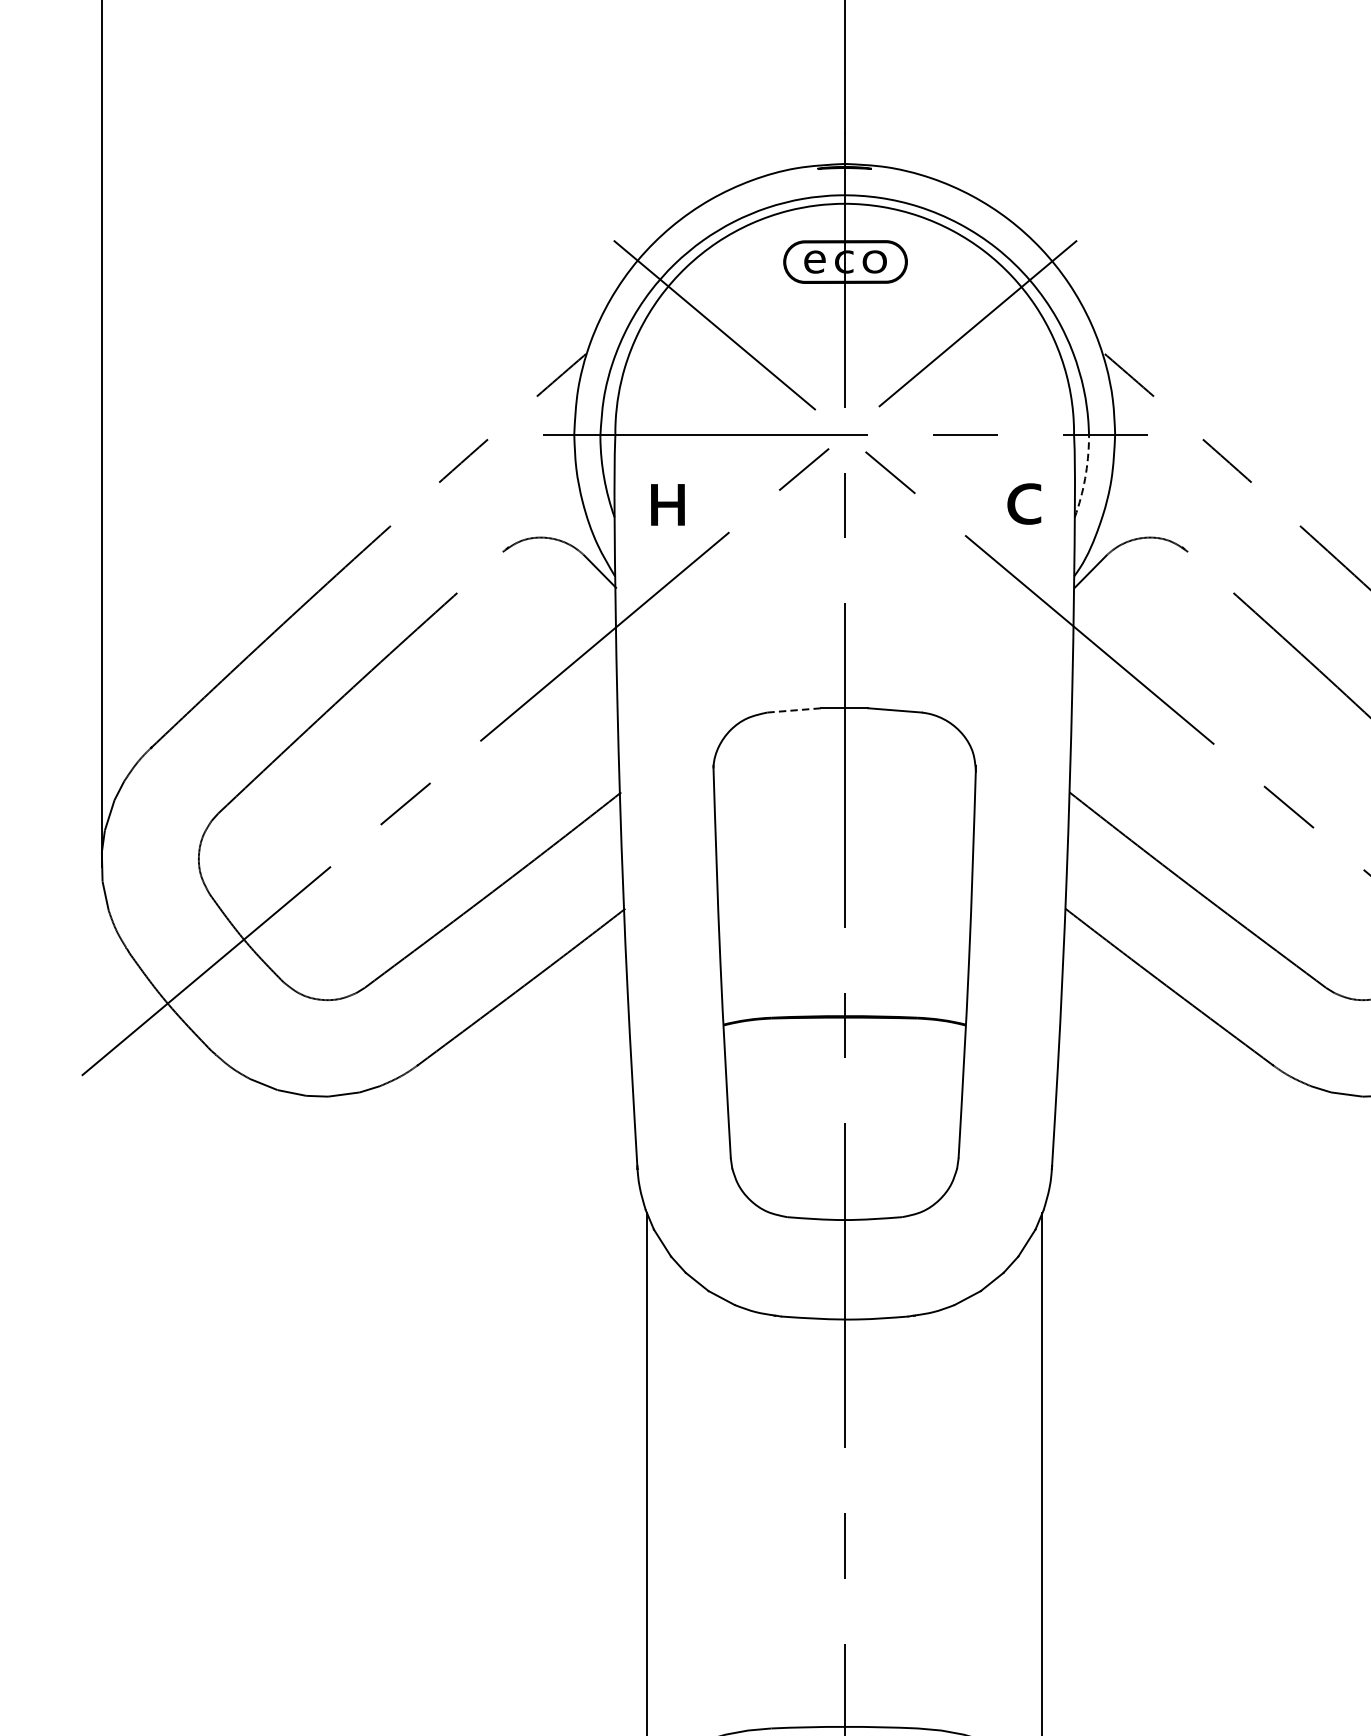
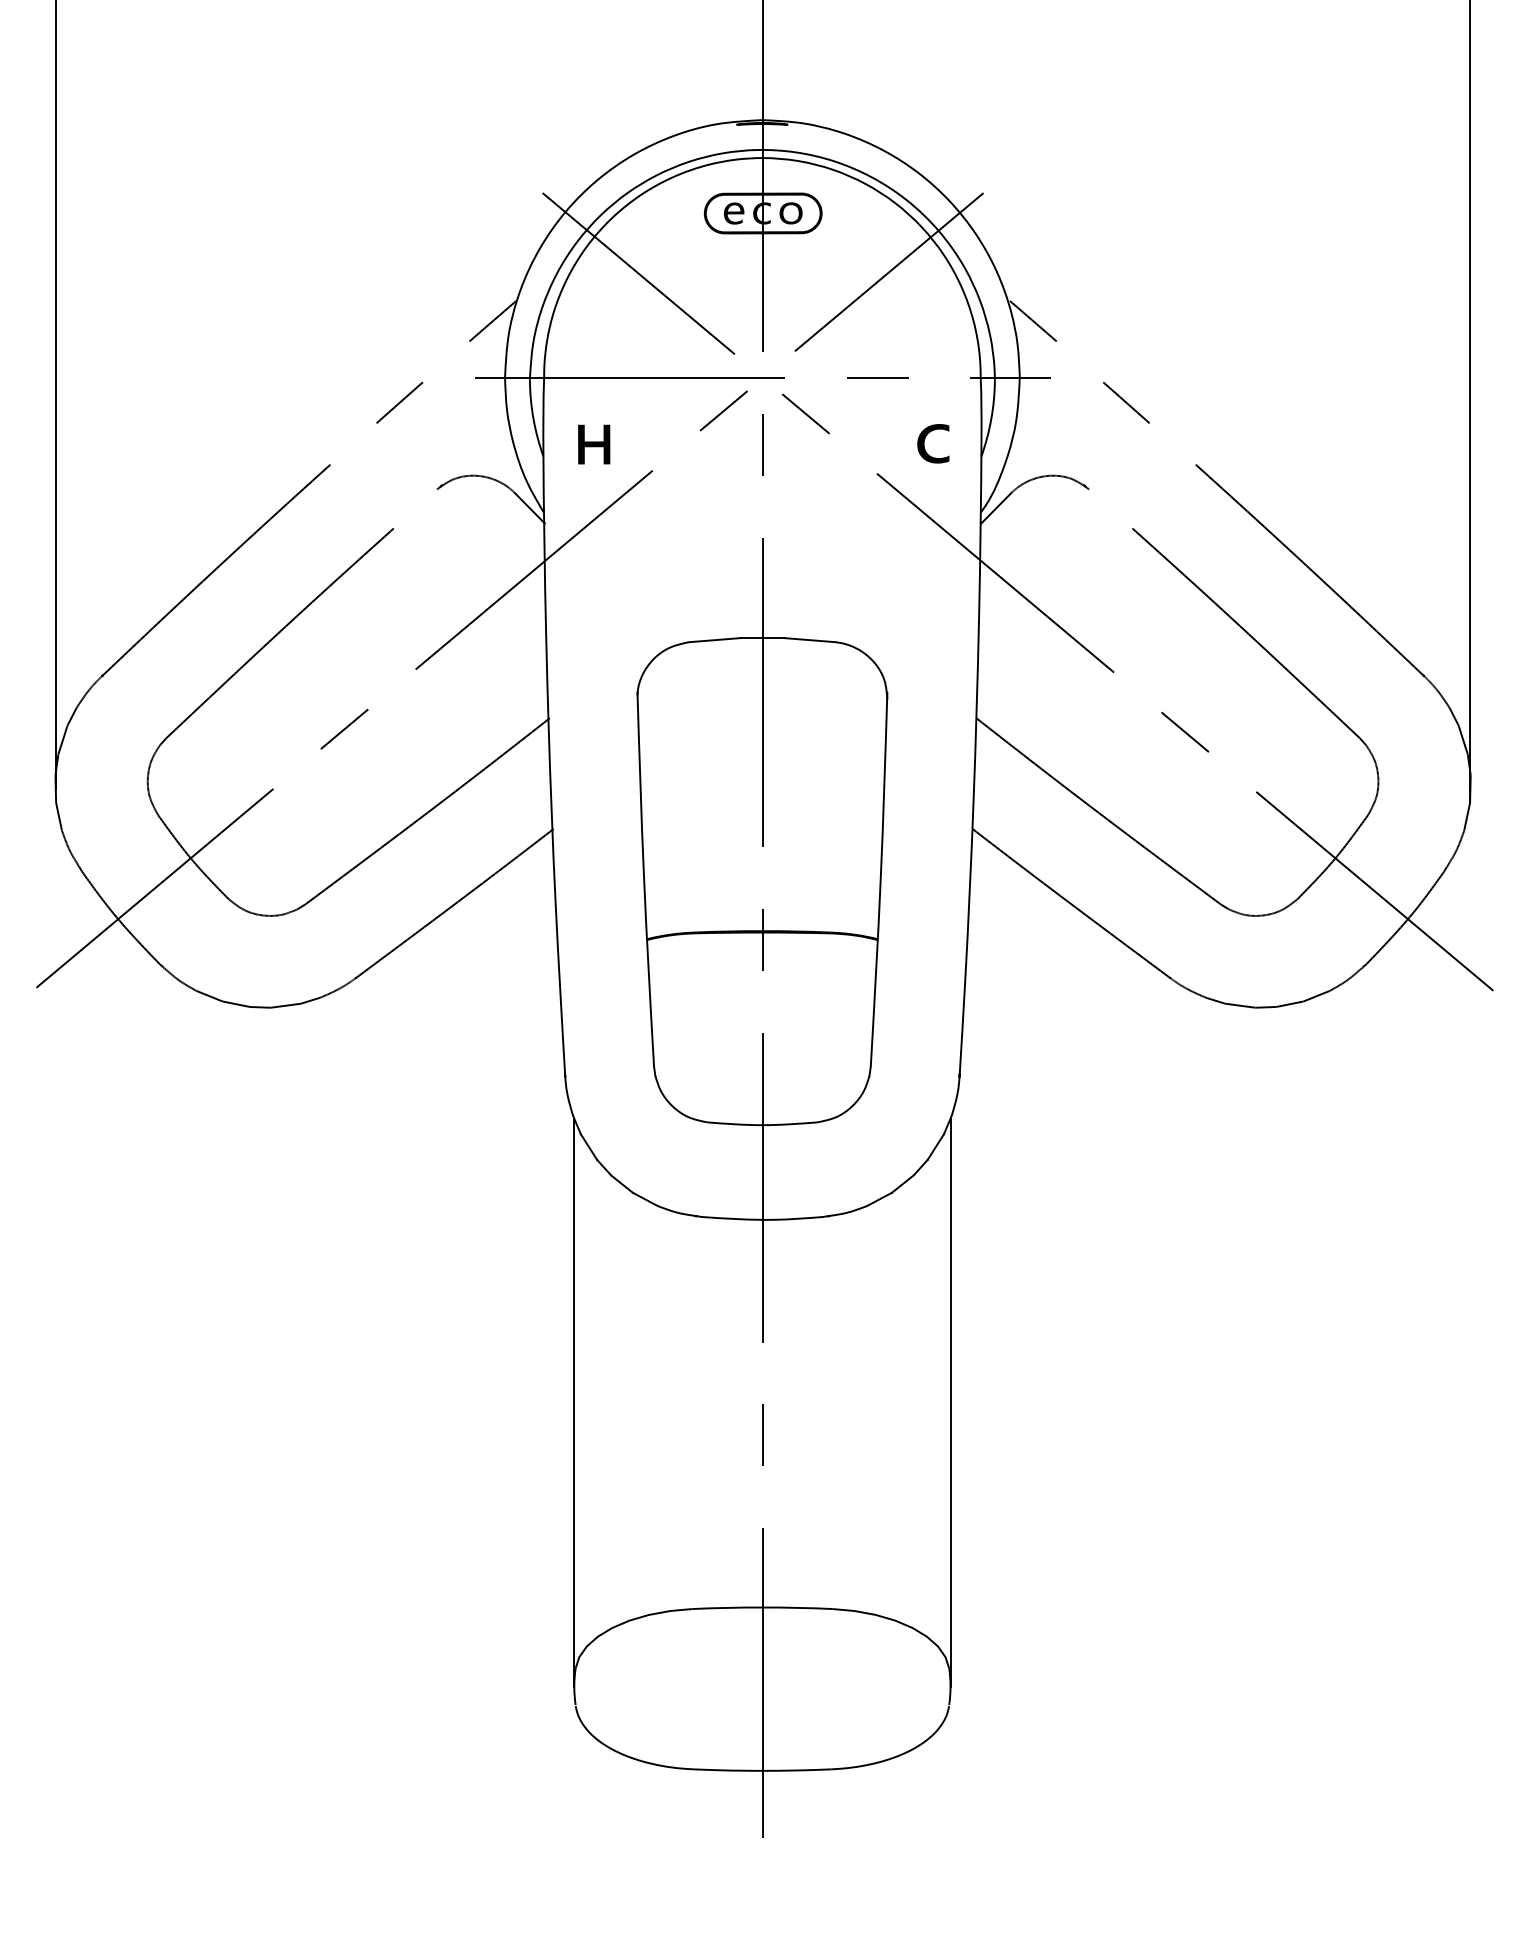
arc: (1085, 478) -> (991, 419), dashed -> solid
line: (794, 710) -> (714, 640), dashed -> solid

